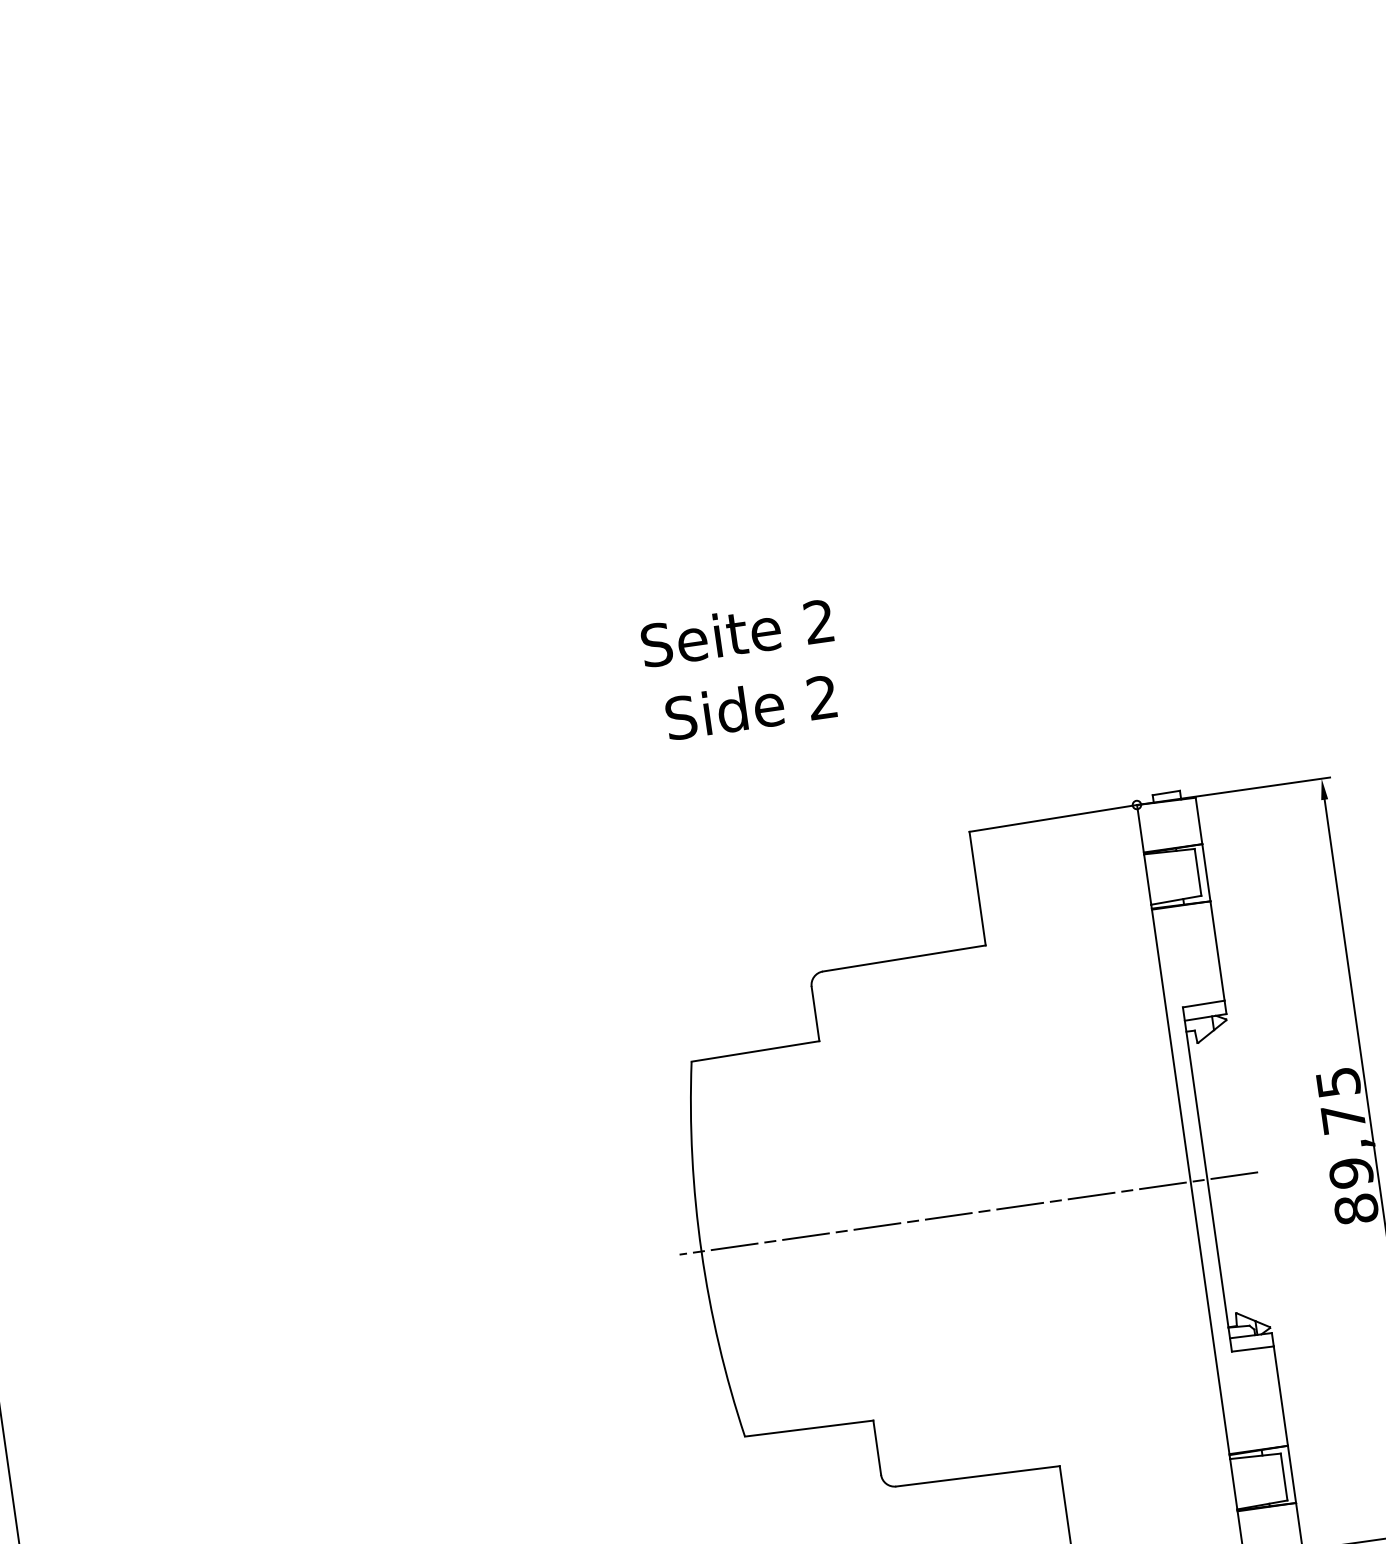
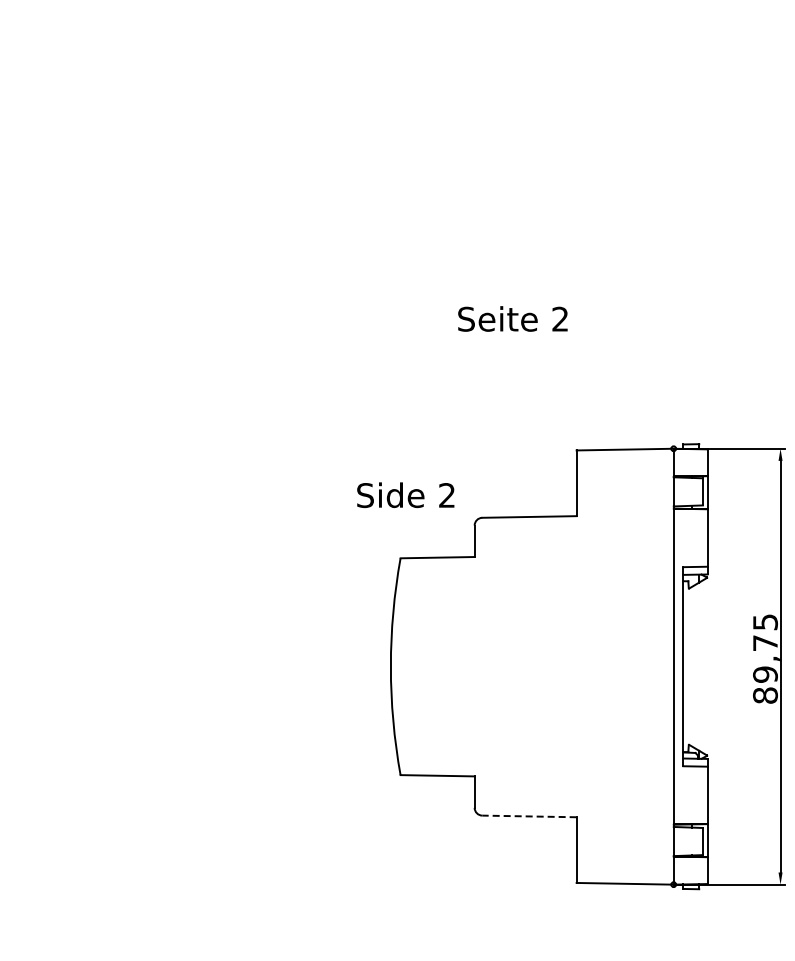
text: (736, 632) -> (512, 318), moved
text: (750, 707) -> (405, 495), moved
line: (968, 1213) -> (545, 666), removed
line: (976, 1476) -> (528, 816), solid -> dashed

